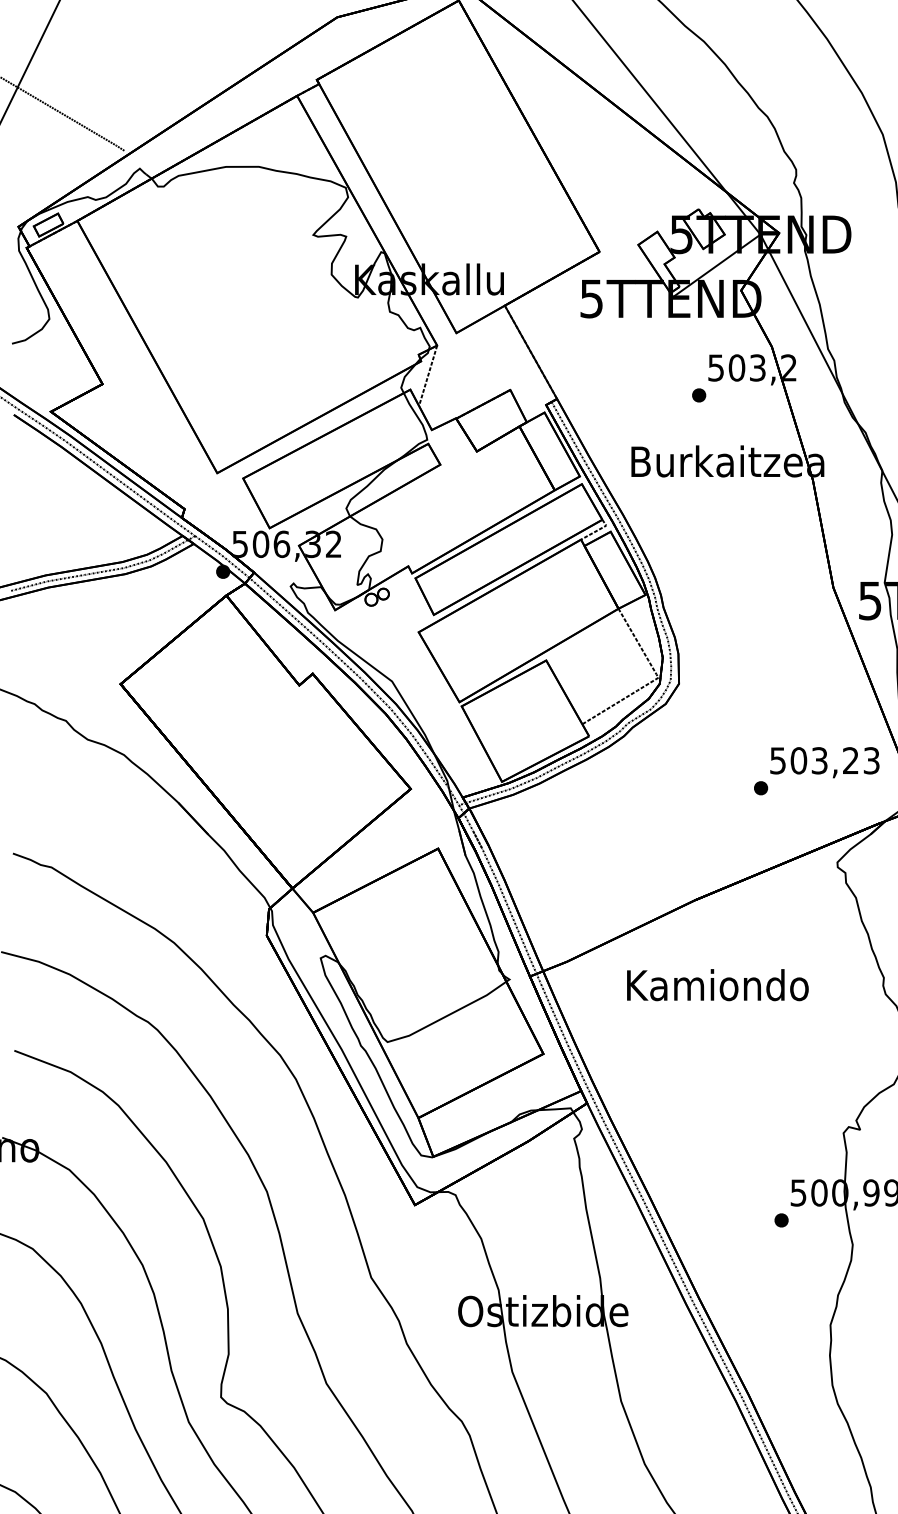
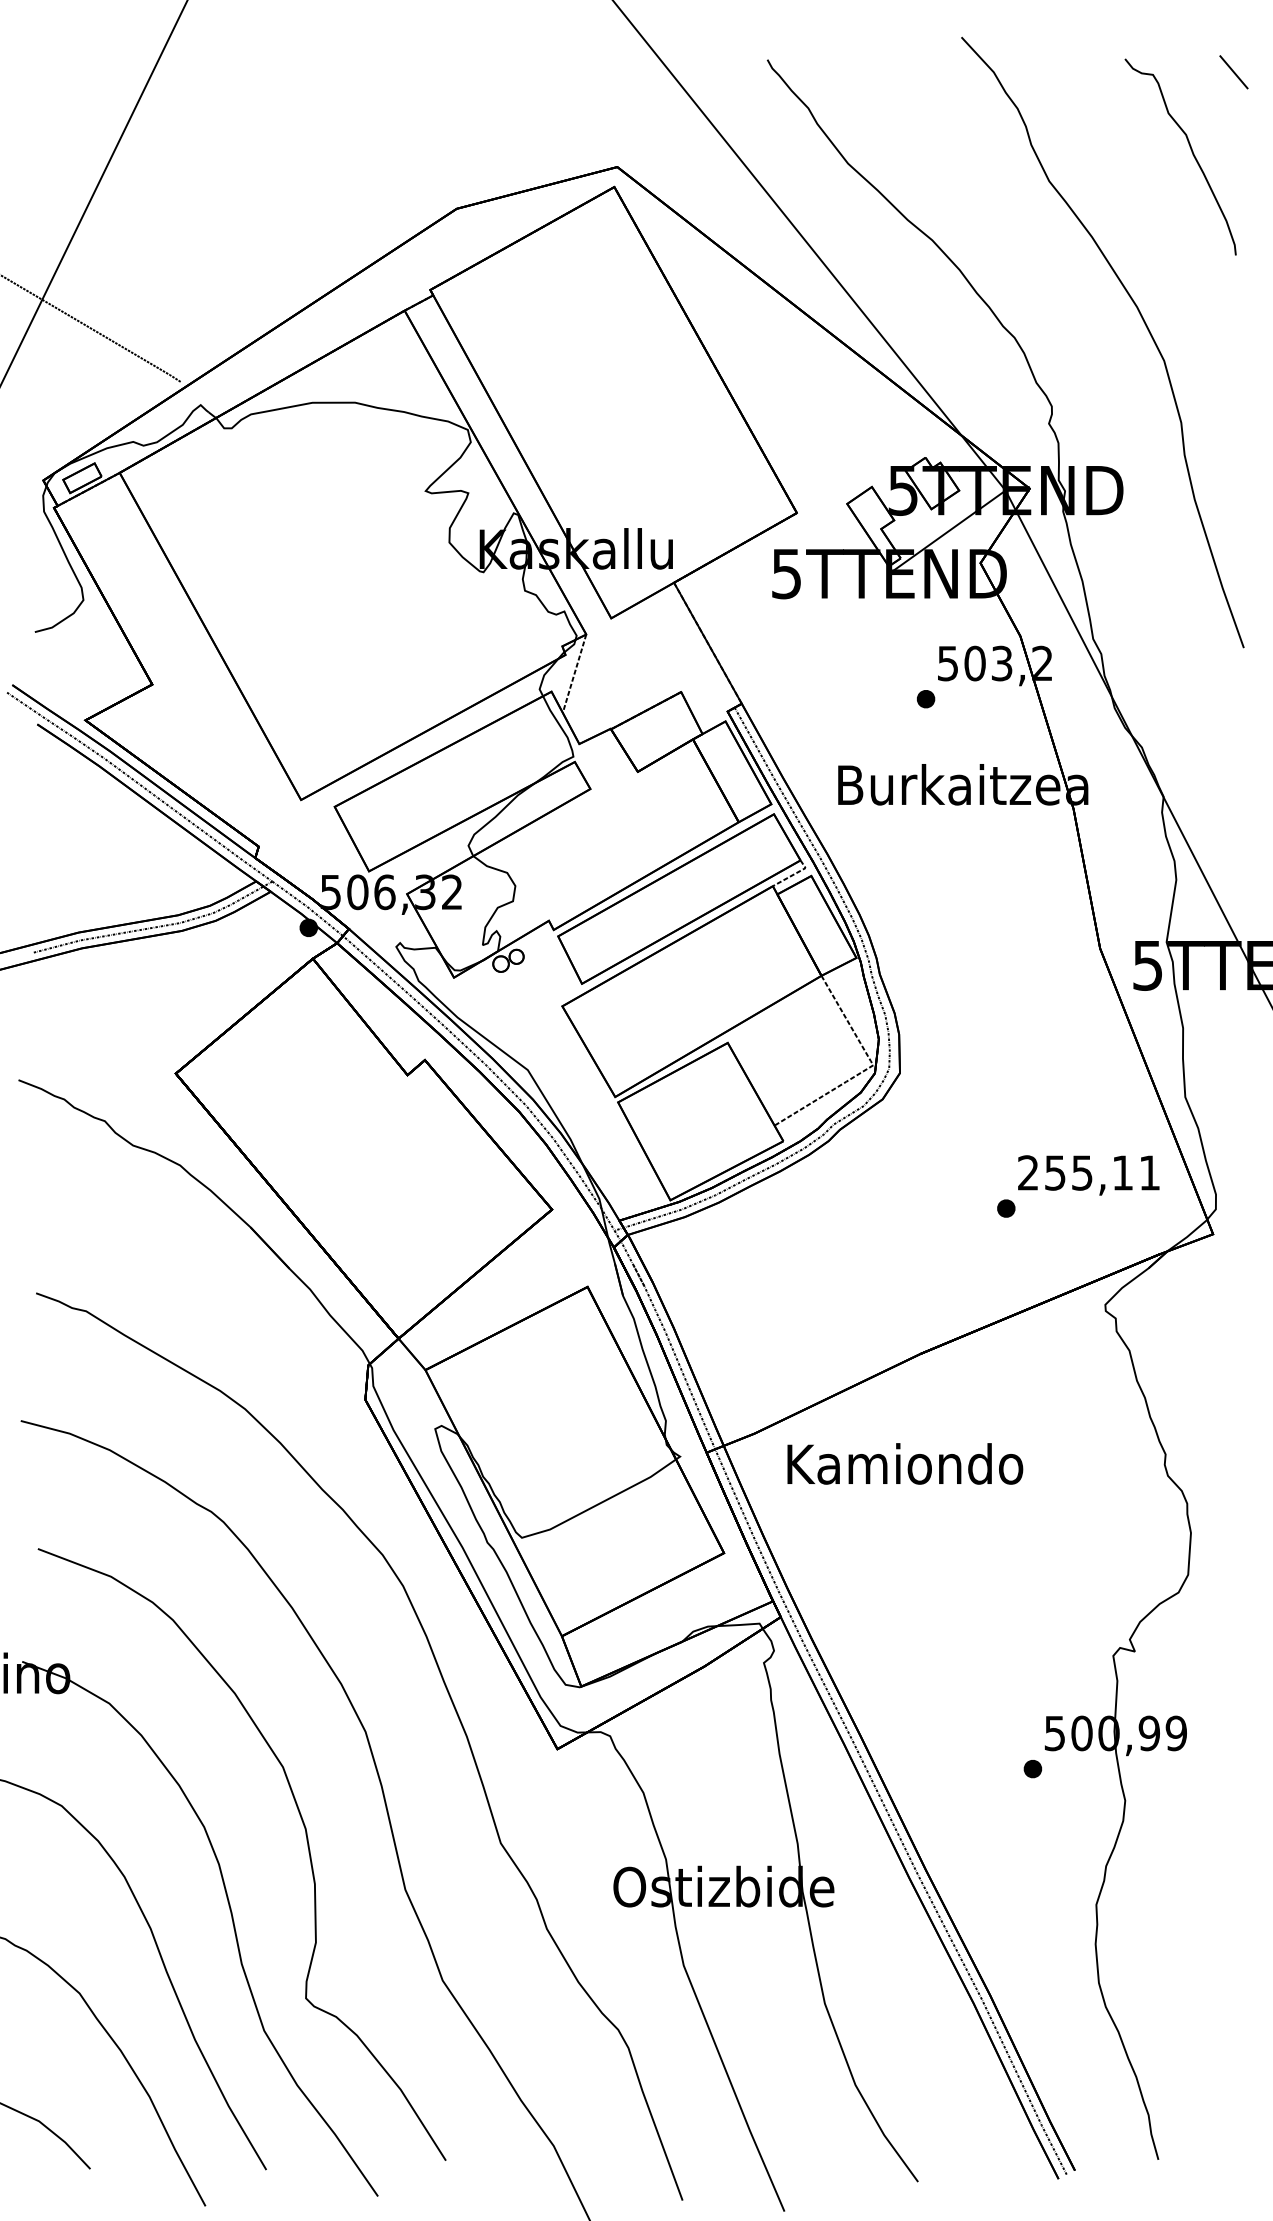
text: (824, 760) -> (1088, 1172), 503,23 -> 255,11
text: (718, 984) -> (905, 1463), moved

